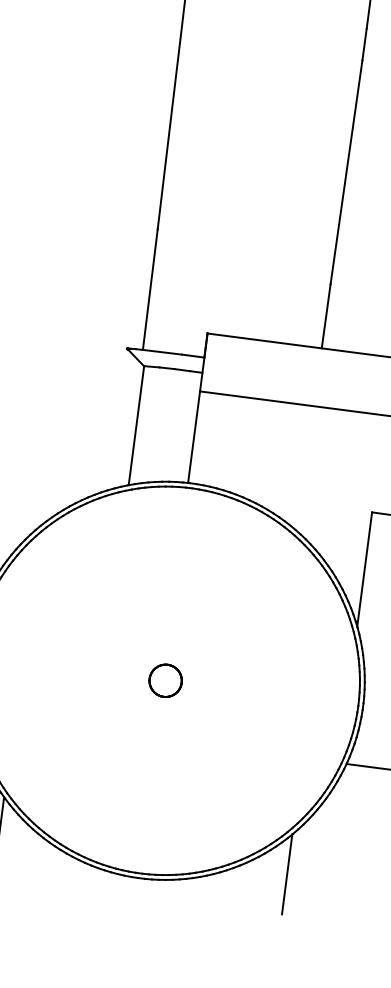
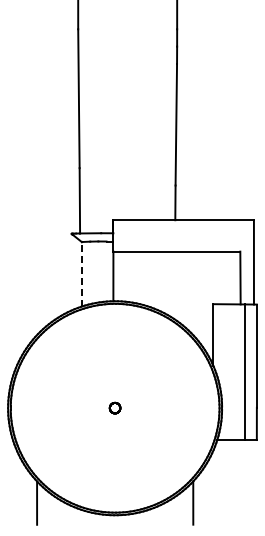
line: (135, 424) -> (81, 273), solid -> dashed
part: (164, 679) -> (114, 407), size x0.6

